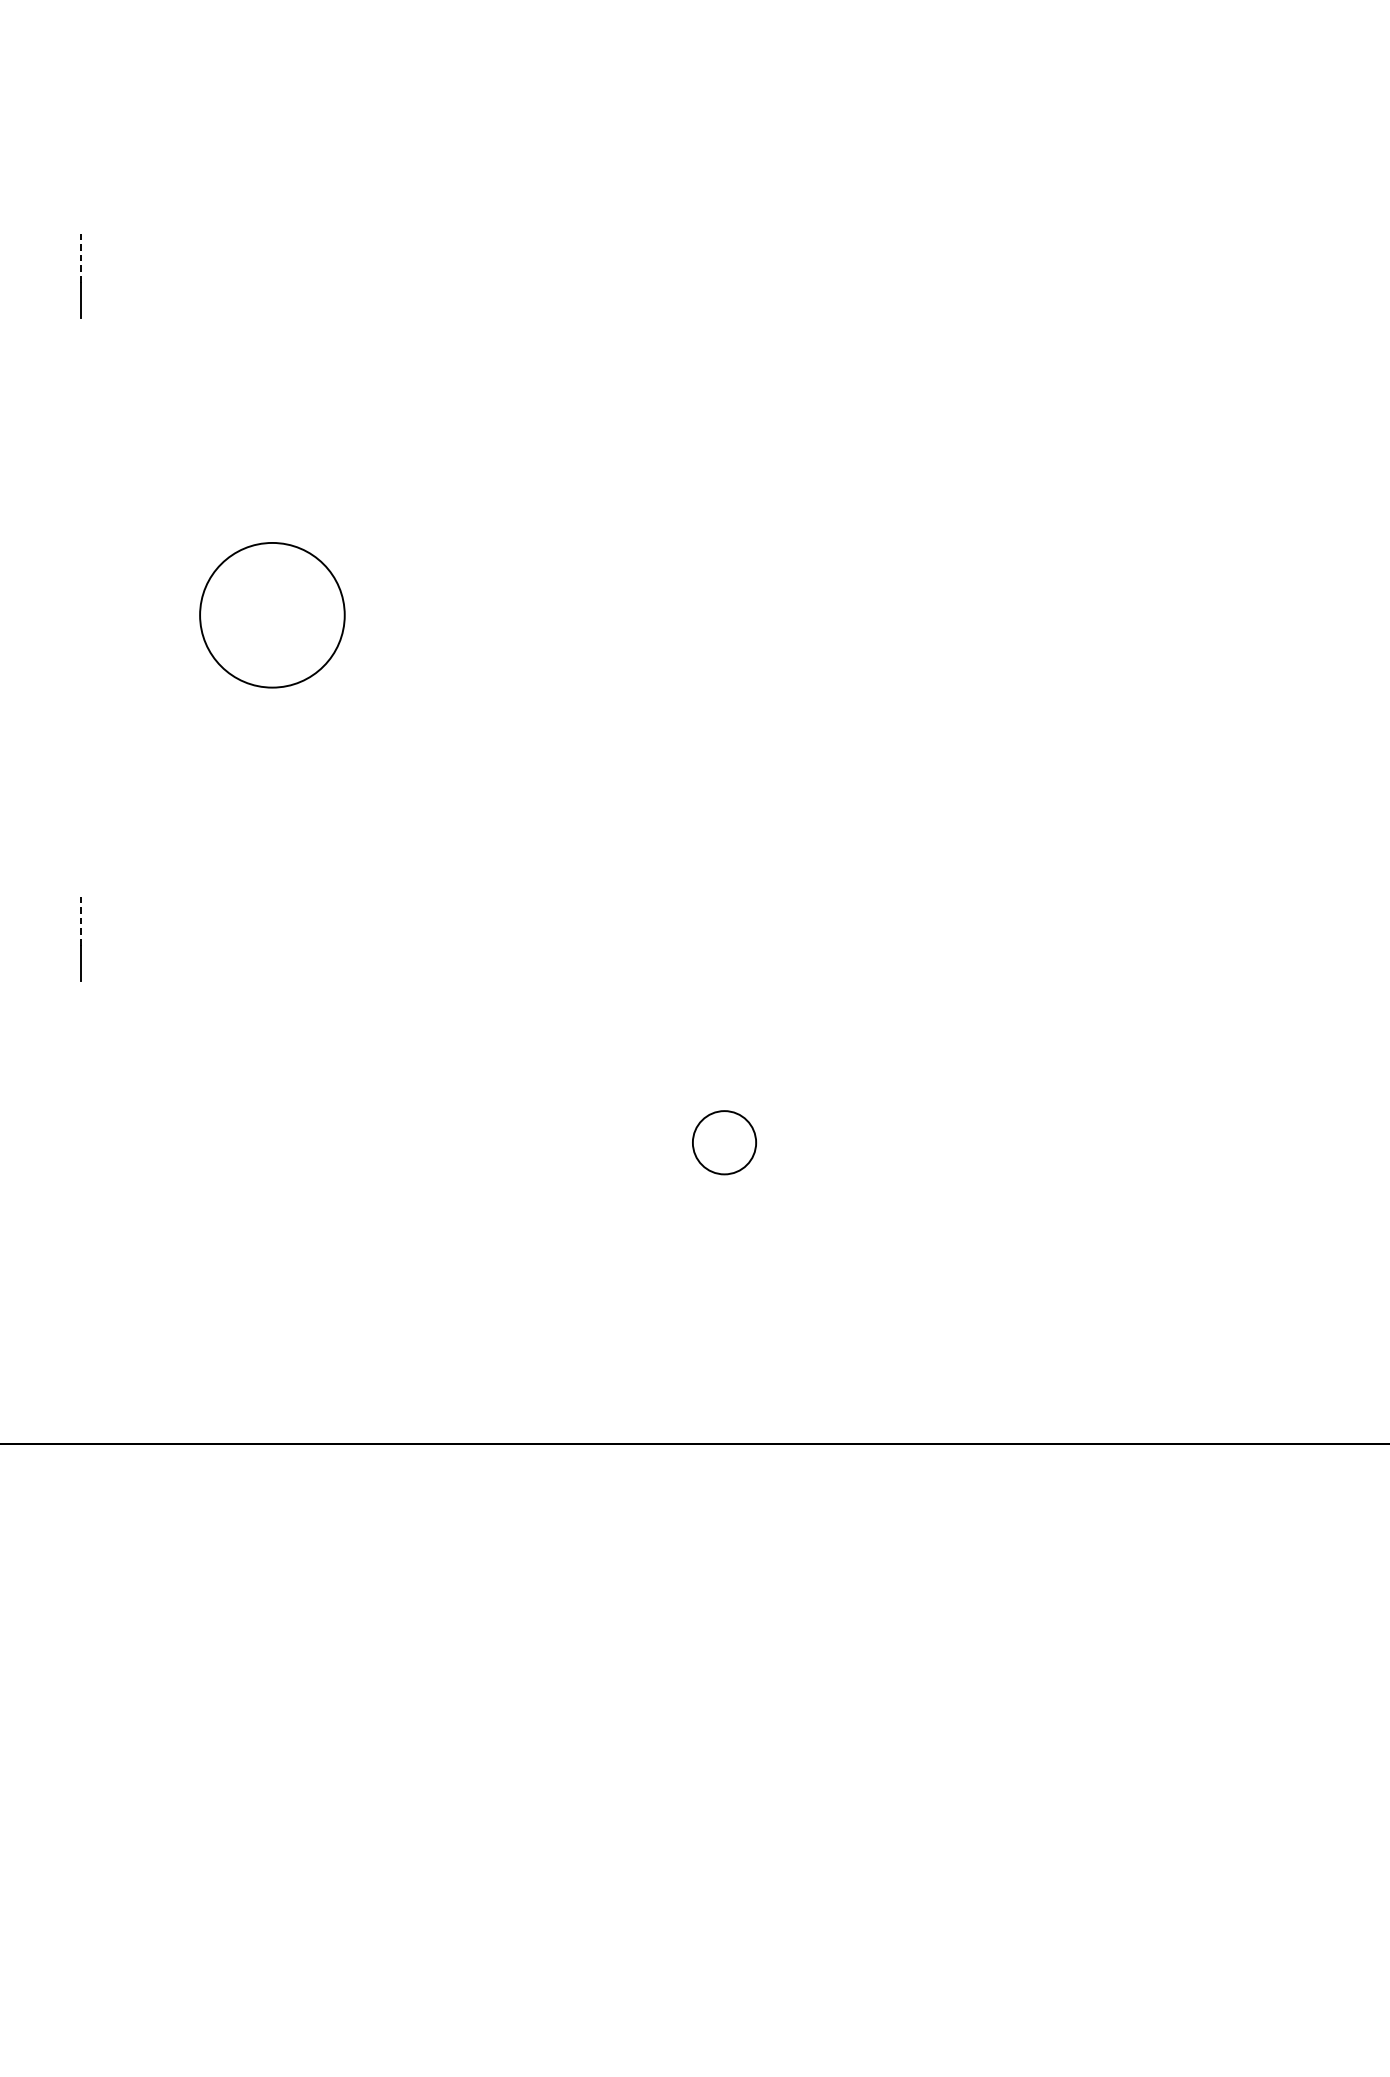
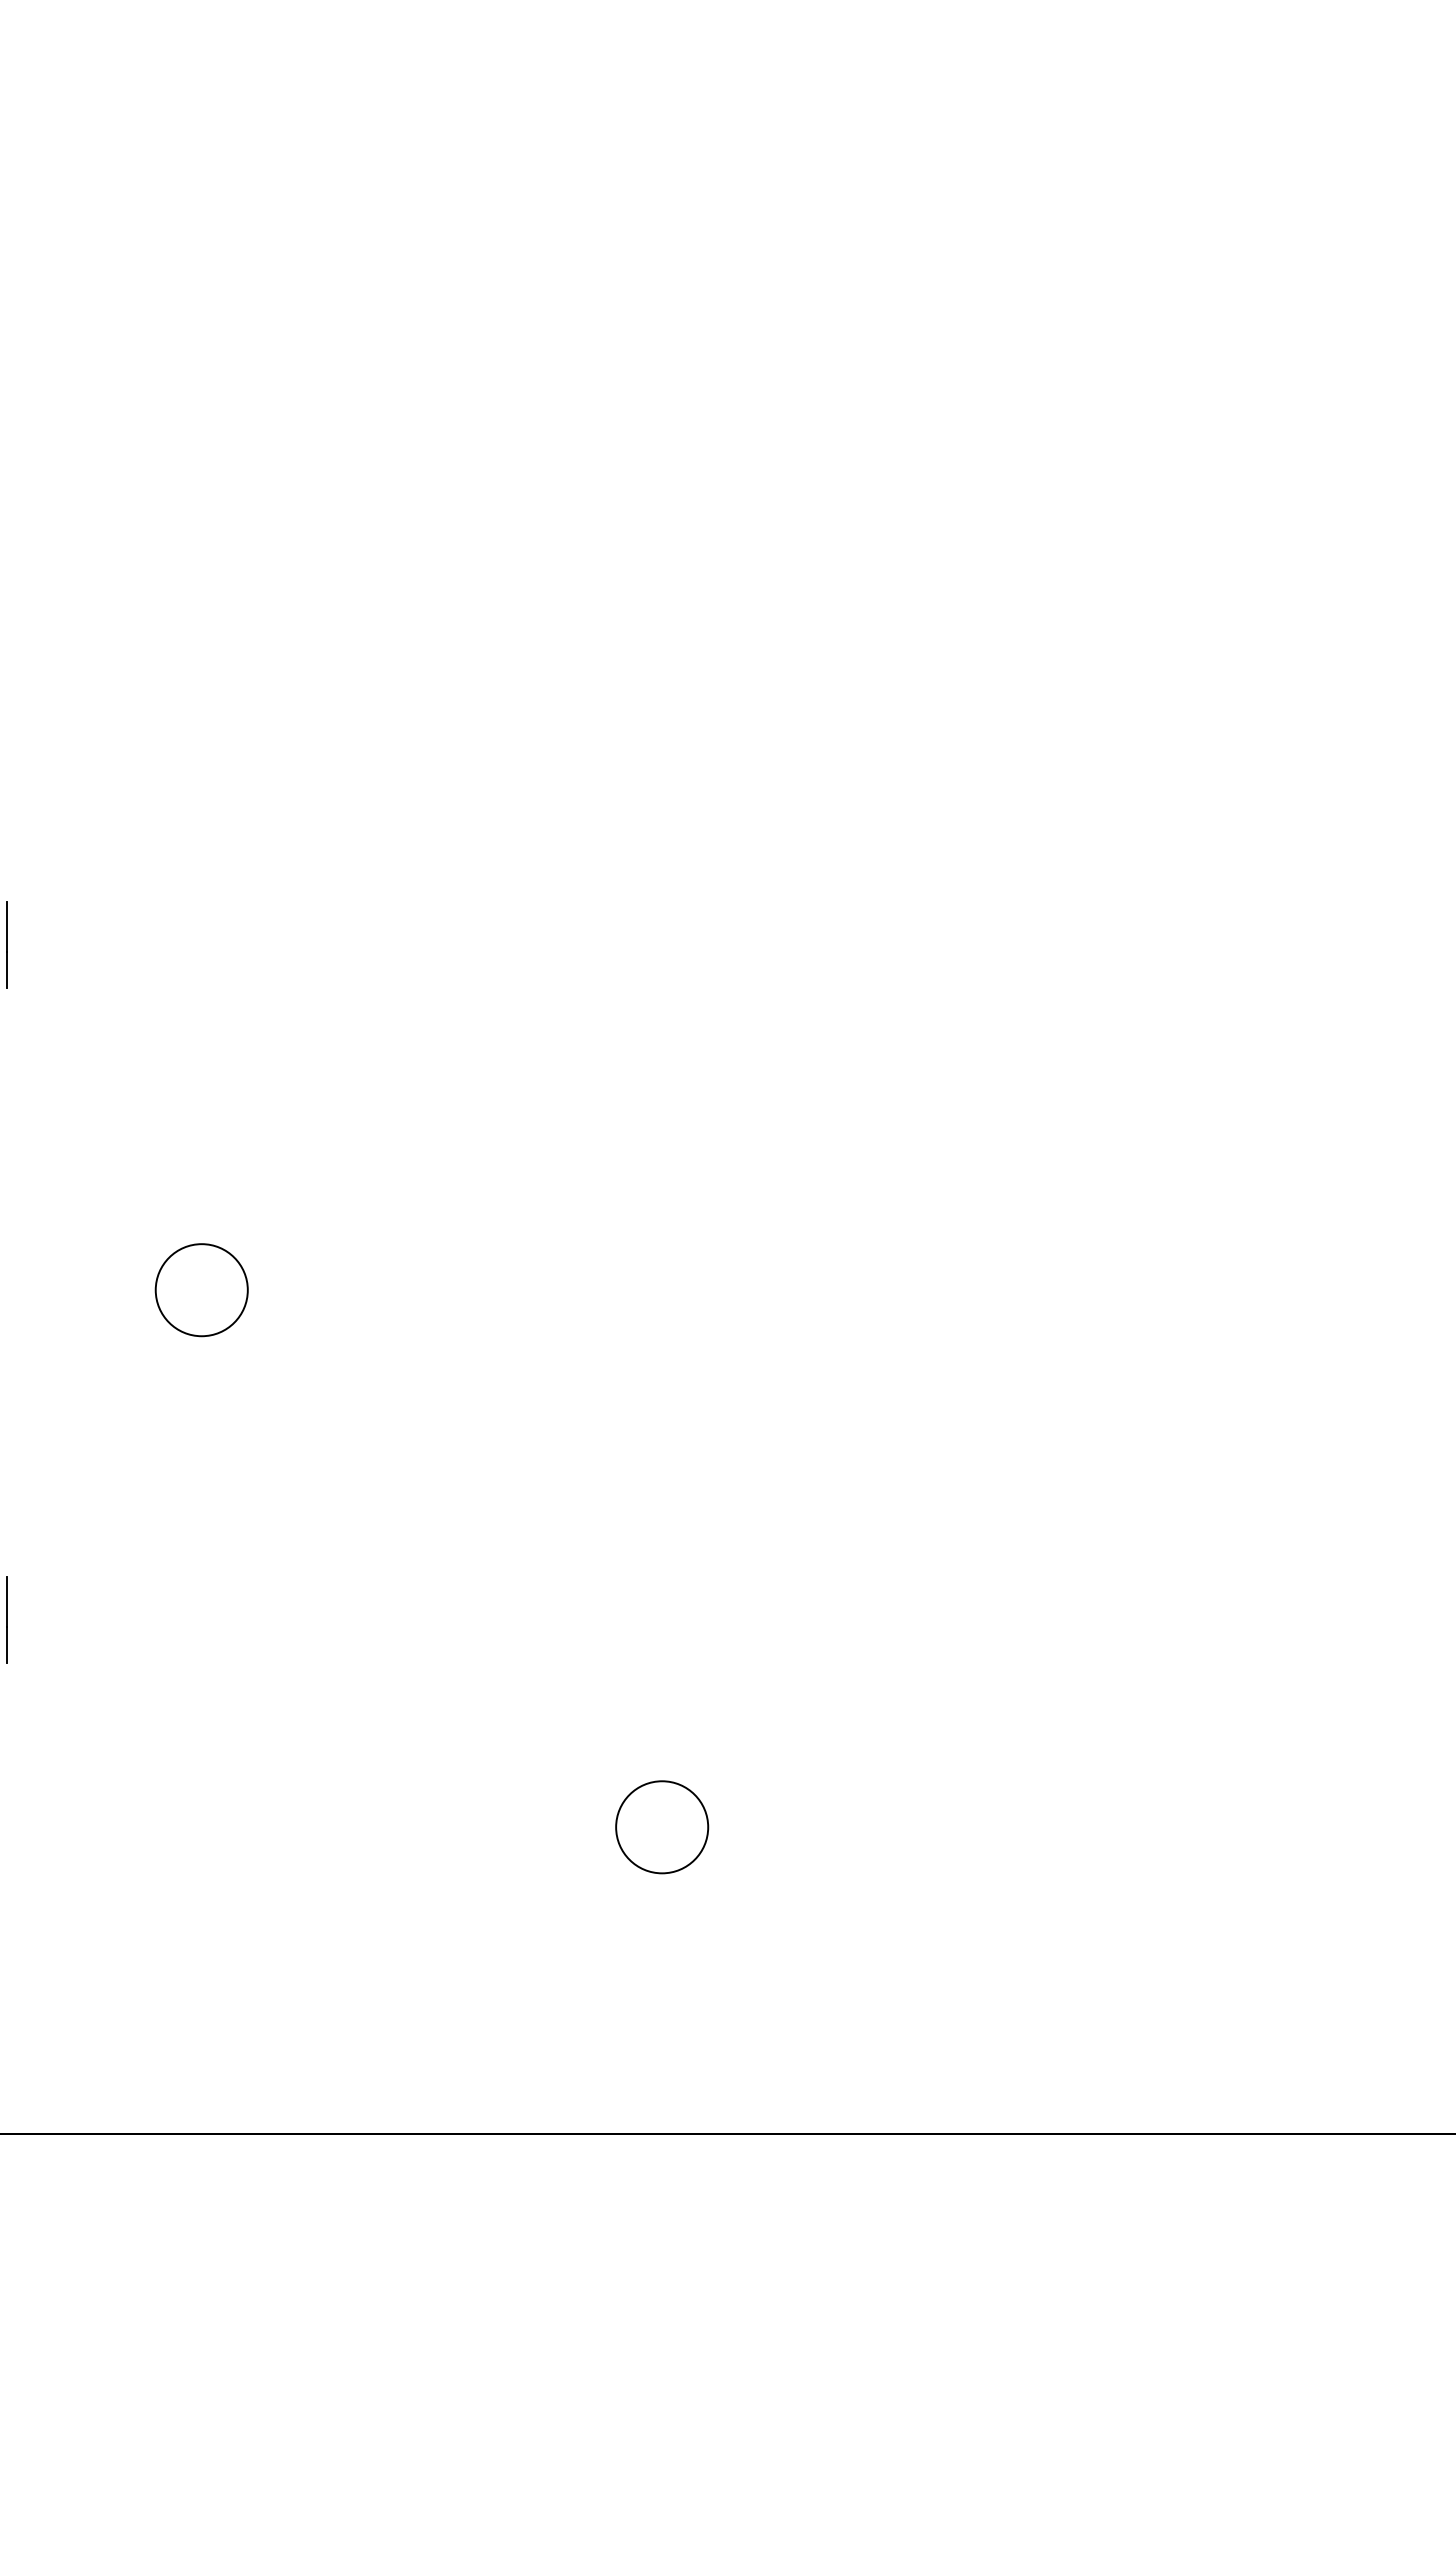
line: (81, 258) -> (7, 926), dashed -> solid
circle: (272, 615) -> (201, 1290), size x0.62
line: (81, 921) -> (7, 1602), dashed -> solid
circle: (724, 1142) -> (662, 1827), size x1.43

